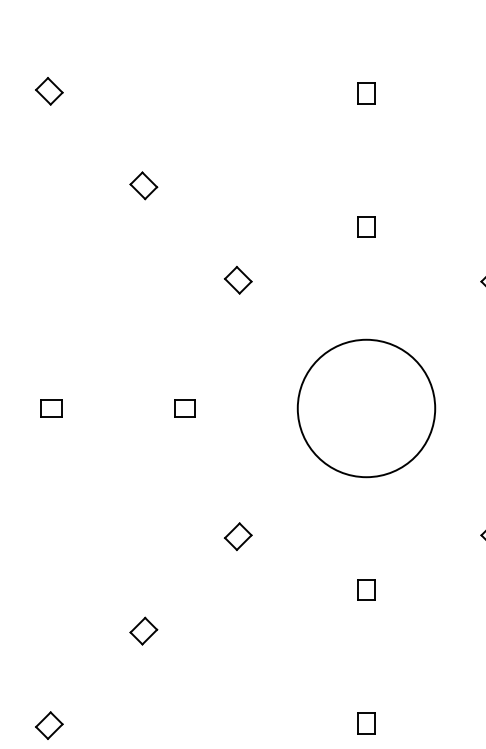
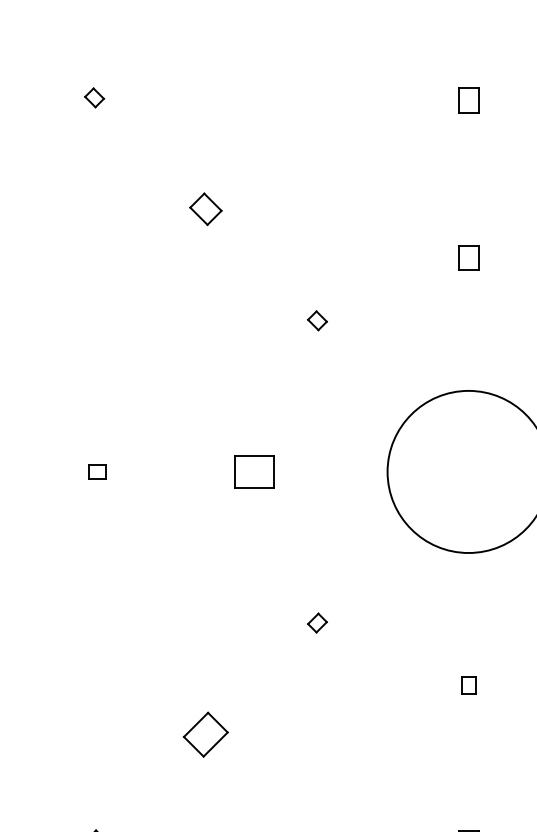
part: (49, 91) -> (94, 97), size x0.6
part: (238, 280) -> (317, 320), size x0.6
part: (51, 408) -> (97, 471), size x0.7
part: (184, 408) -> (253, 471), size x1.6
part: (238, 536) -> (317, 622), size x0.6
part: (366, 589) -> (468, 685), size x0.7
part: (143, 630) -> (205, 733), size x1.4

